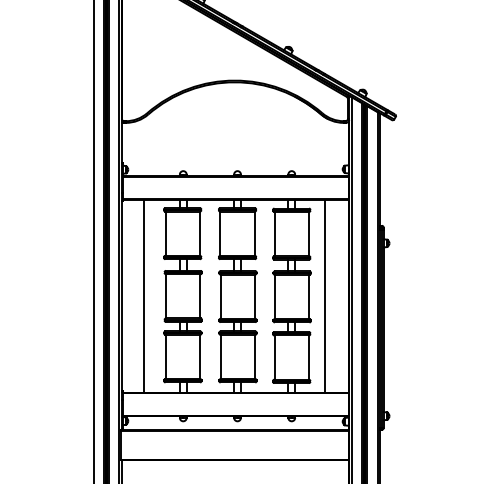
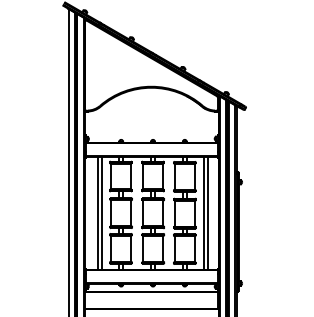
line: (149, 295) -> (101, 212), added
line: (332, 295) -> (208, 212), added

